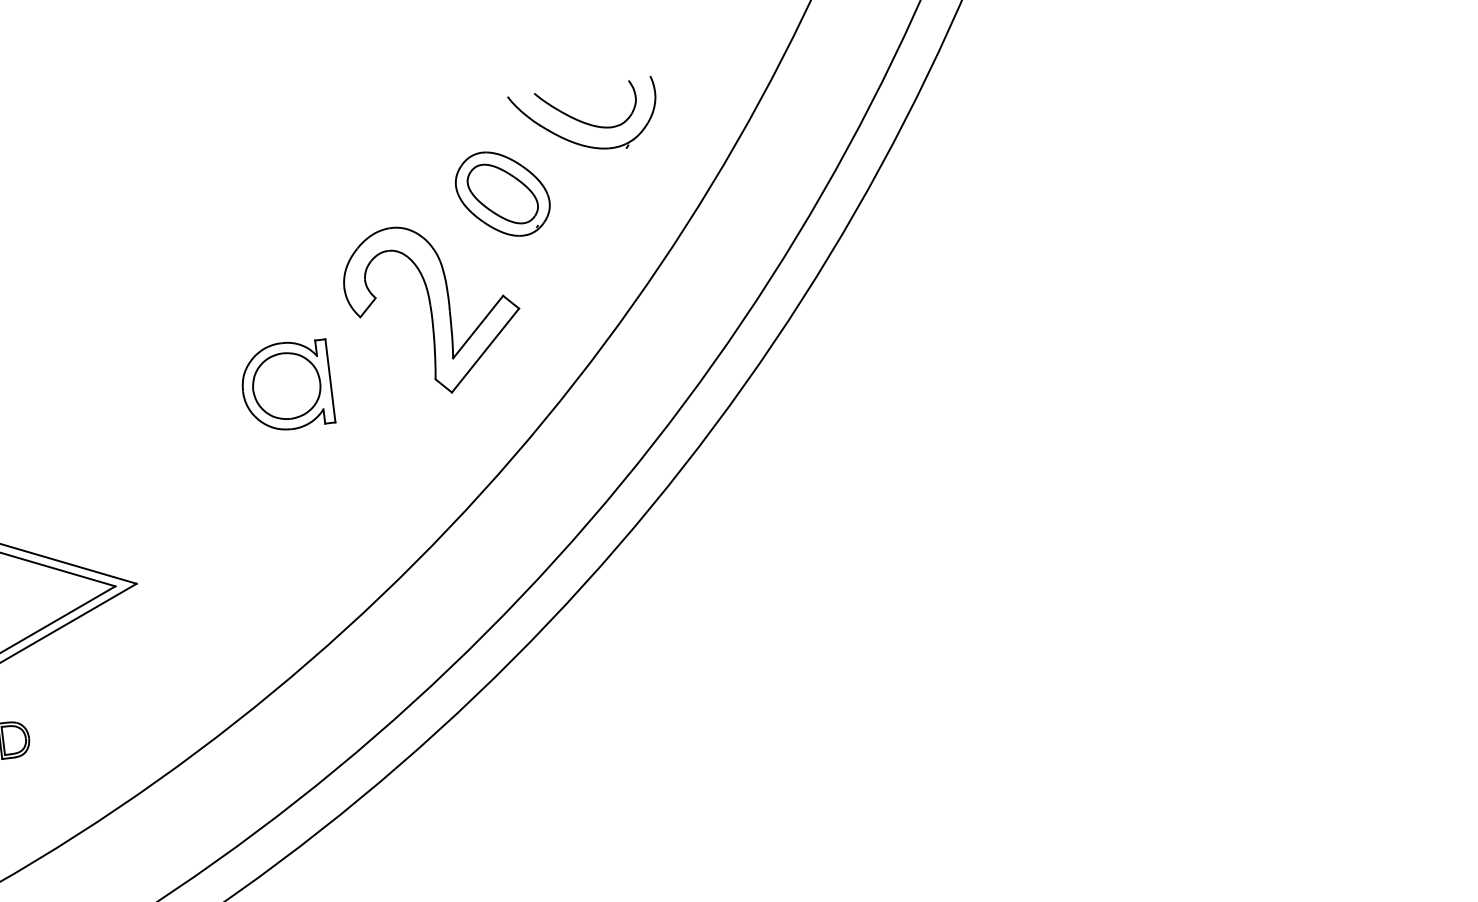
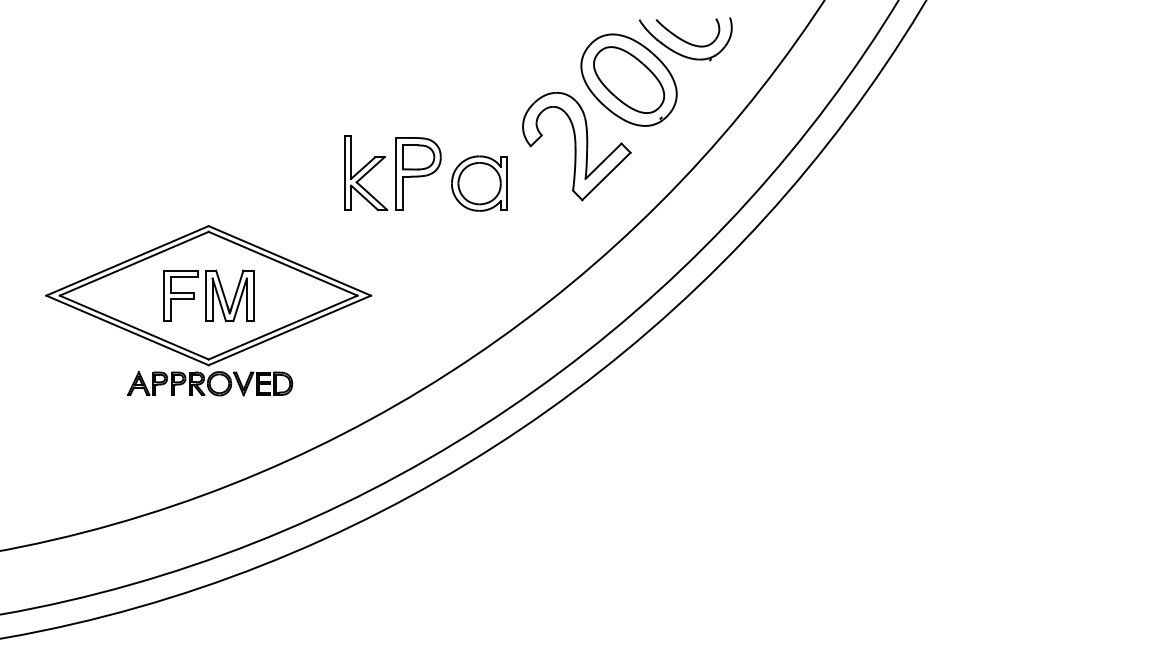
part: (501, 193) -> (628, 79), size x1.67
part: (147, 385) -> (392, 172), added

